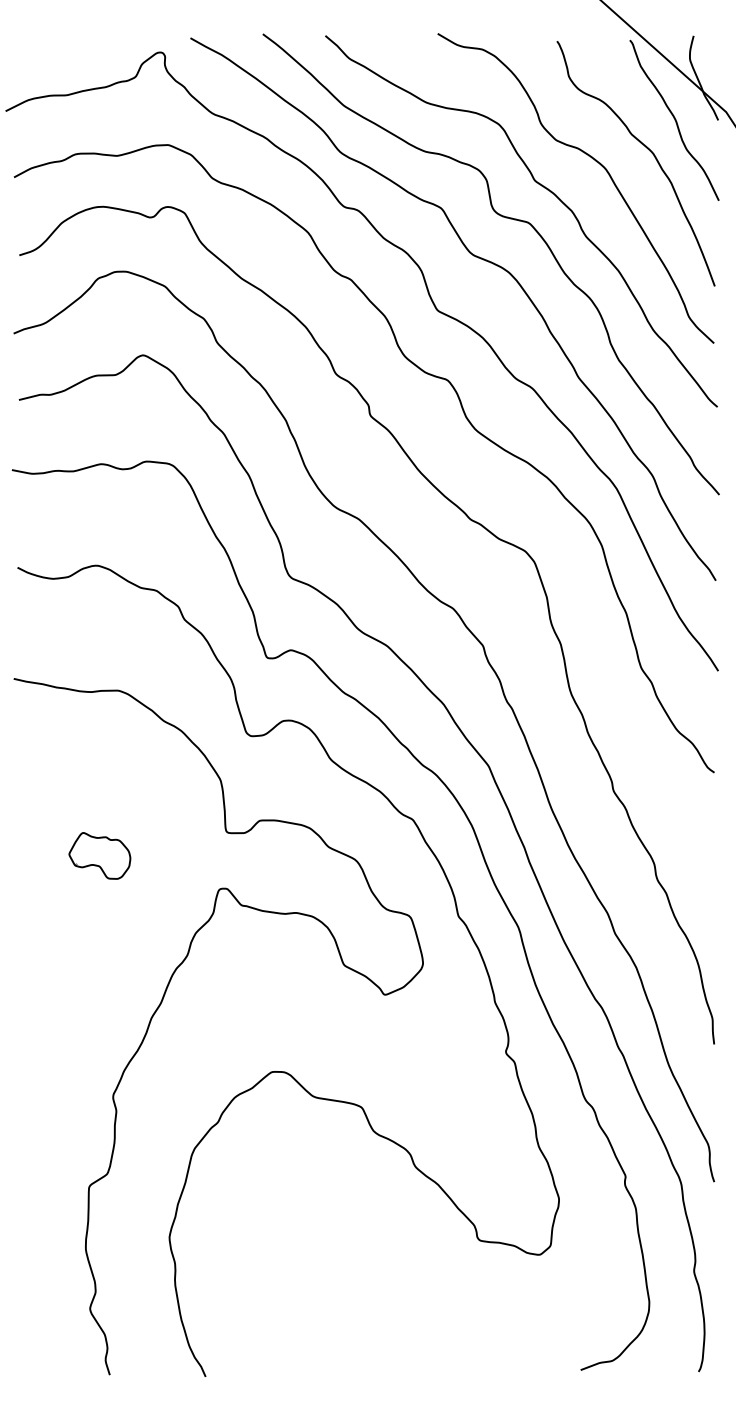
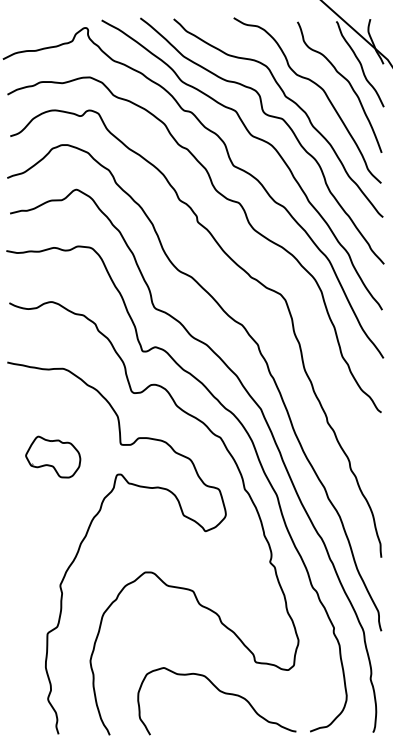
part: (100, 854) -> (53, 456), size x1.67
curve: (412, 1296) -> (220, 692), added

